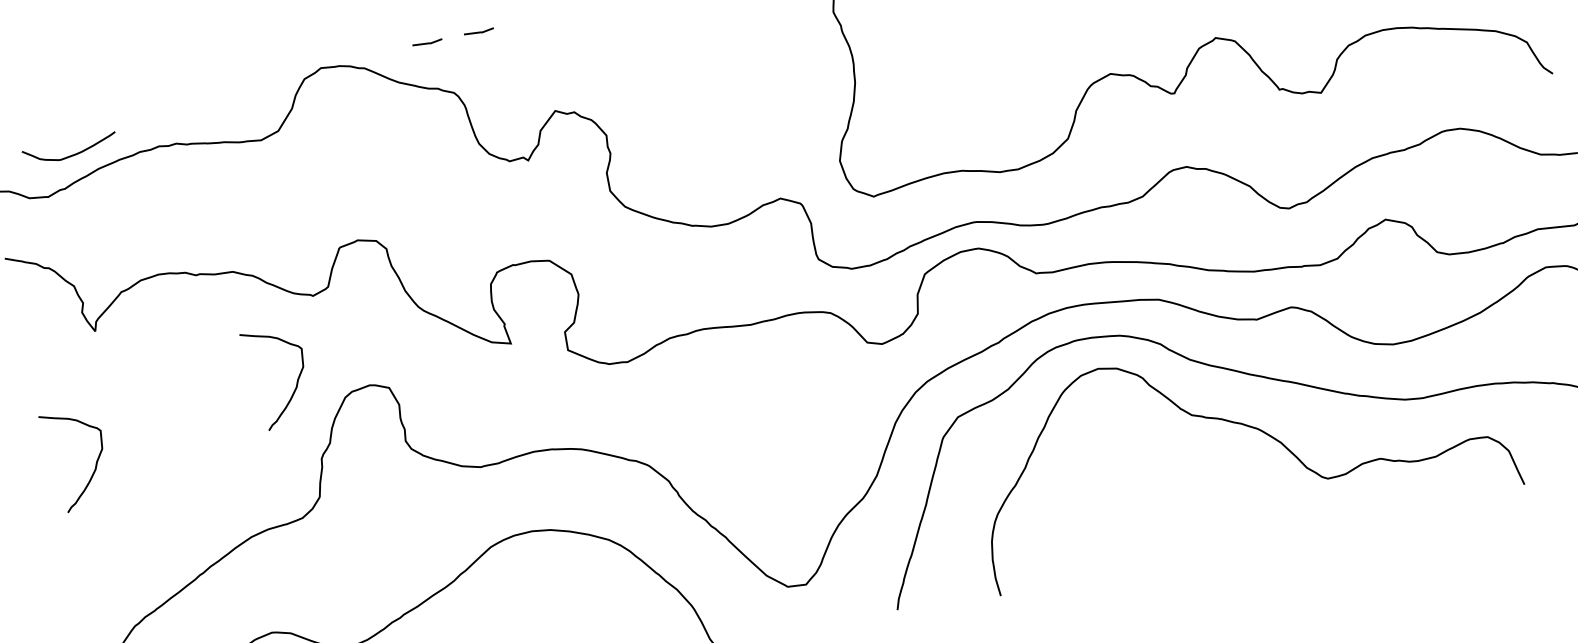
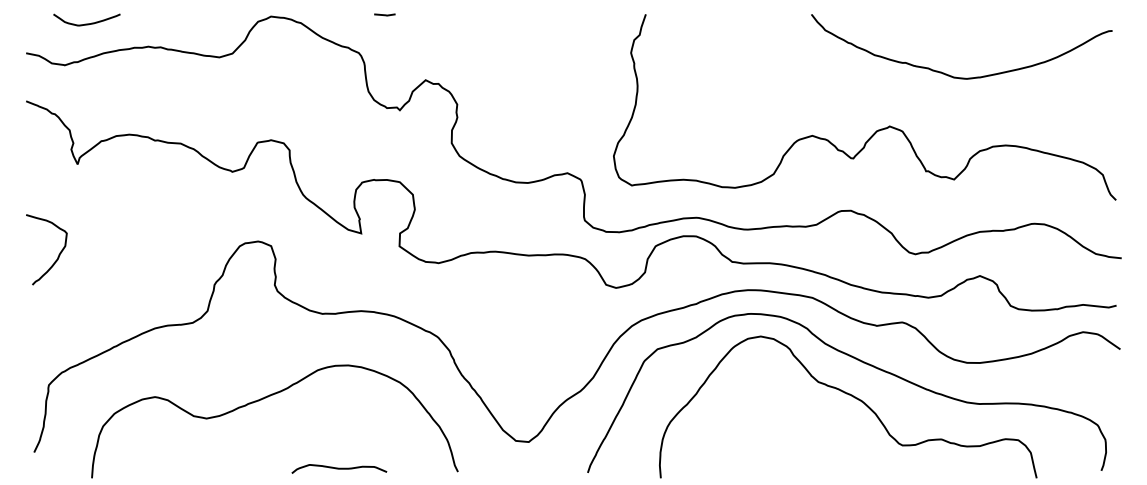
line: (426, 42) -> (347, 14), removed
curve: (70, 154) -> (86, 23), moved
curve: (296, 380) -> (208, 227), removed

